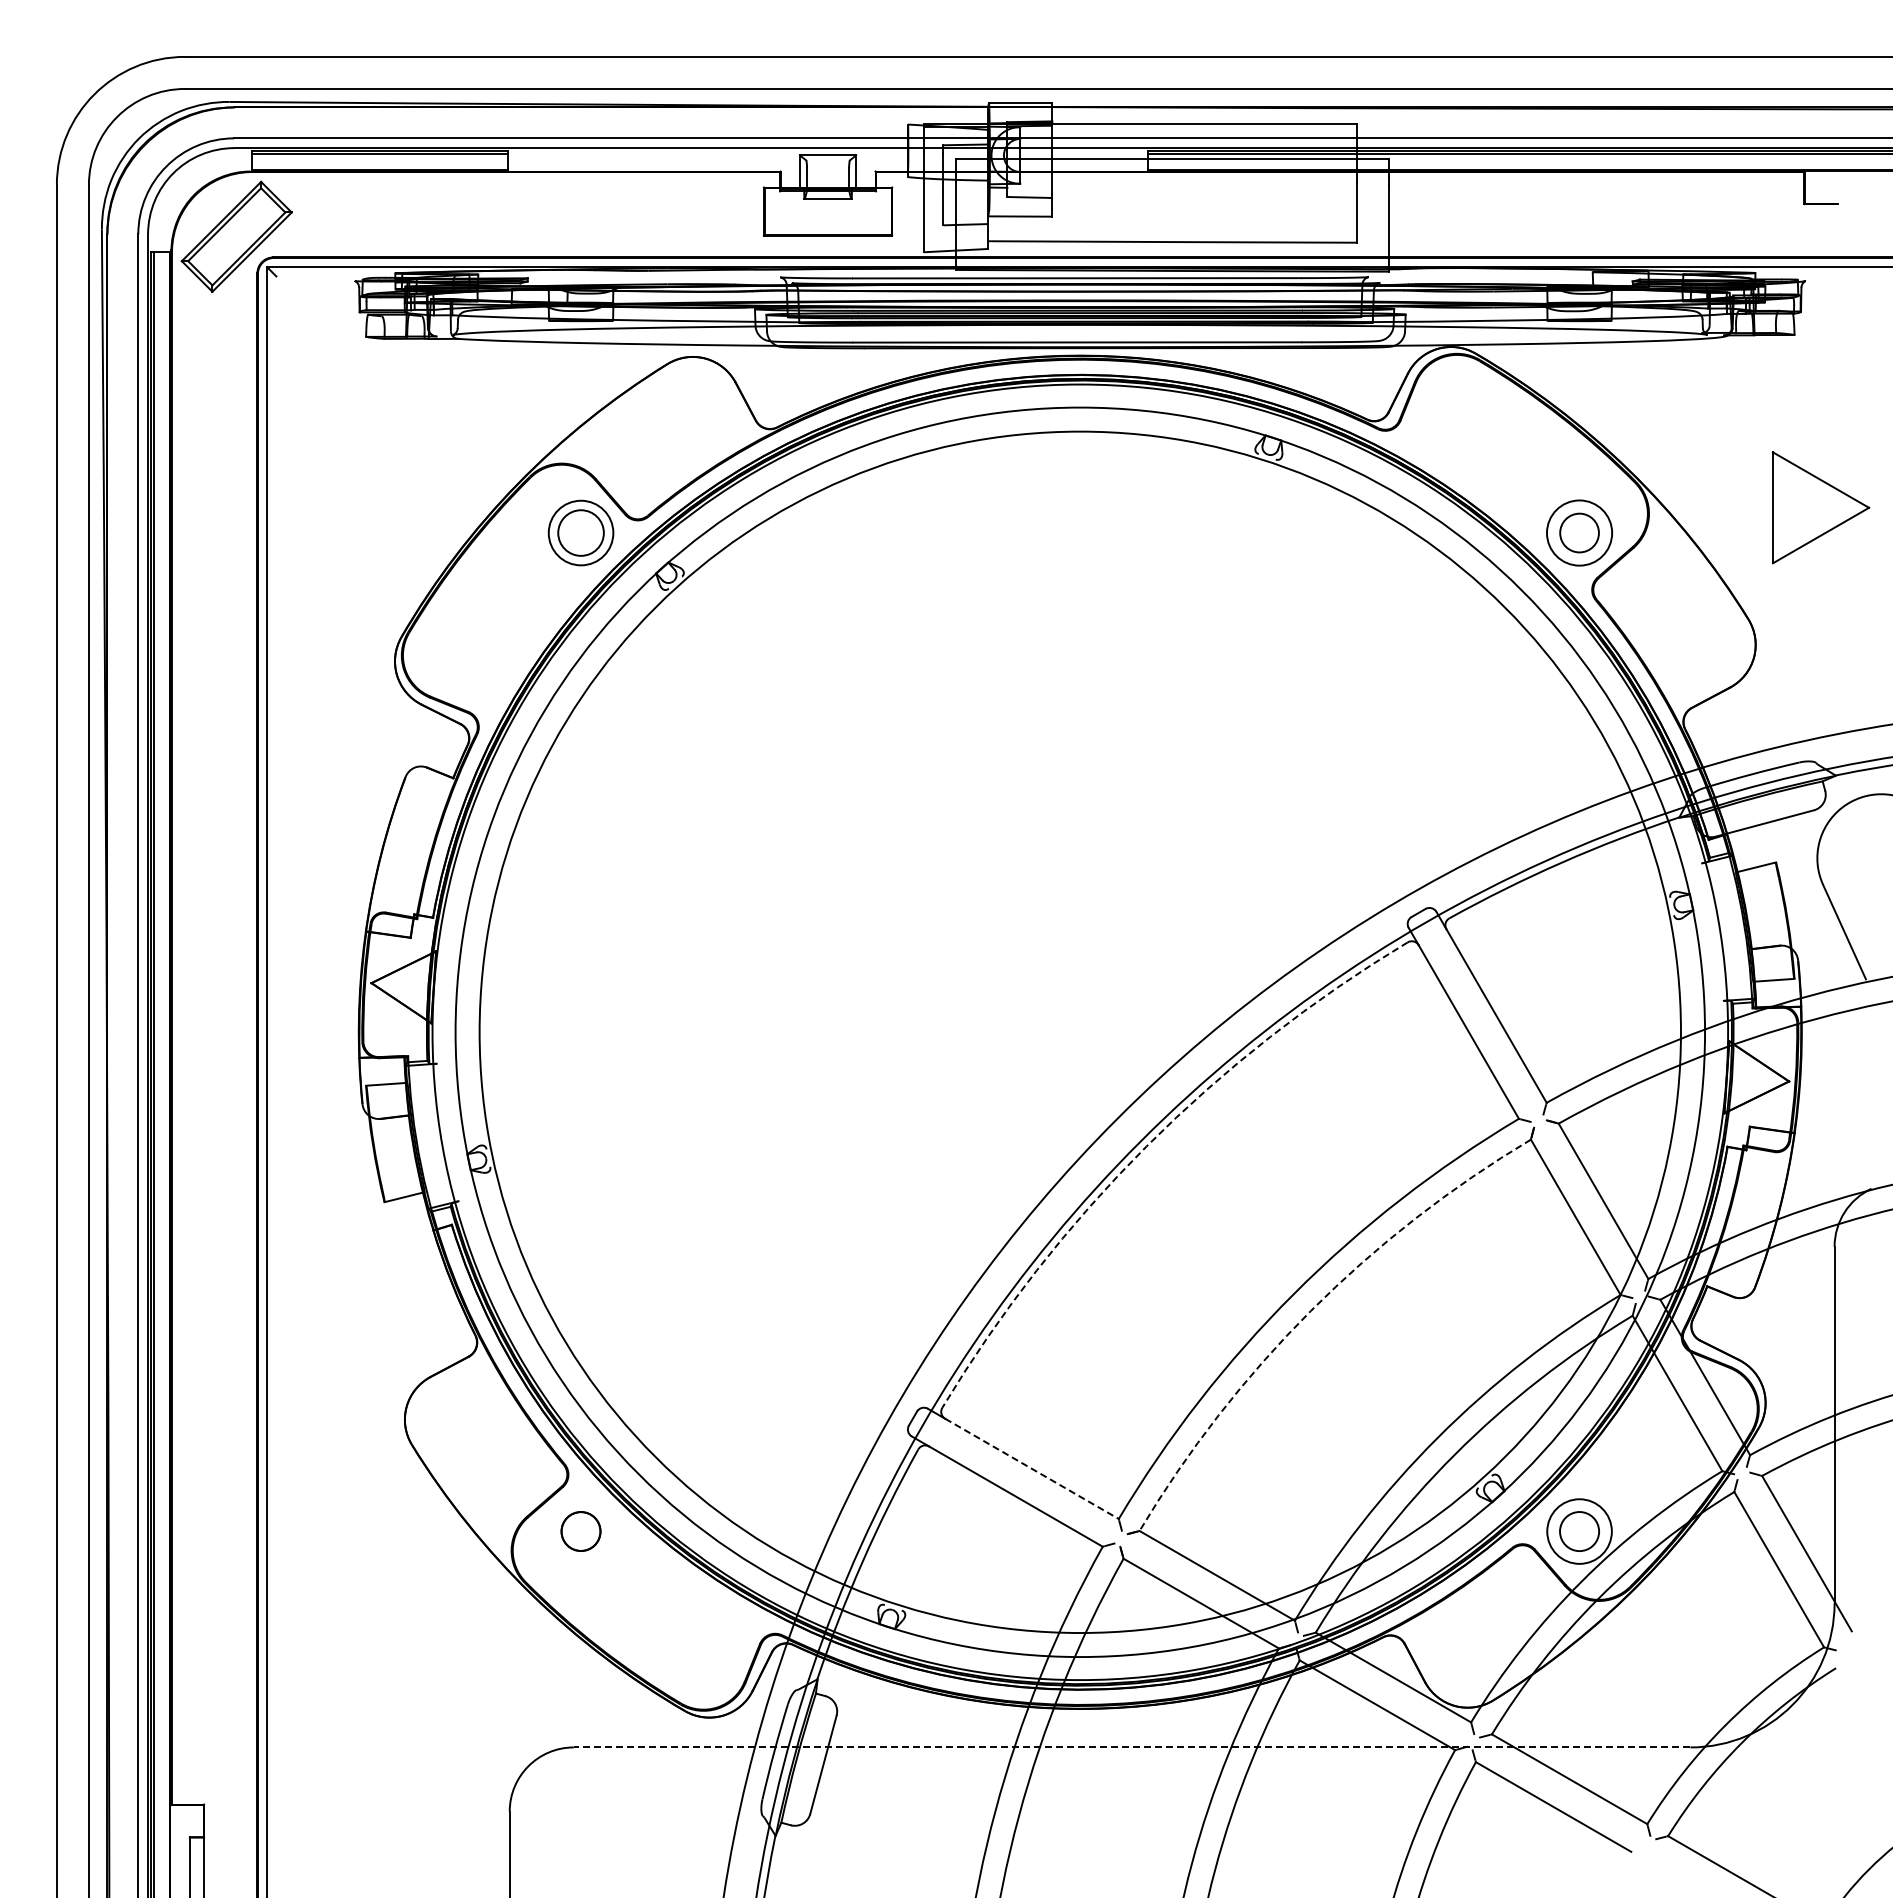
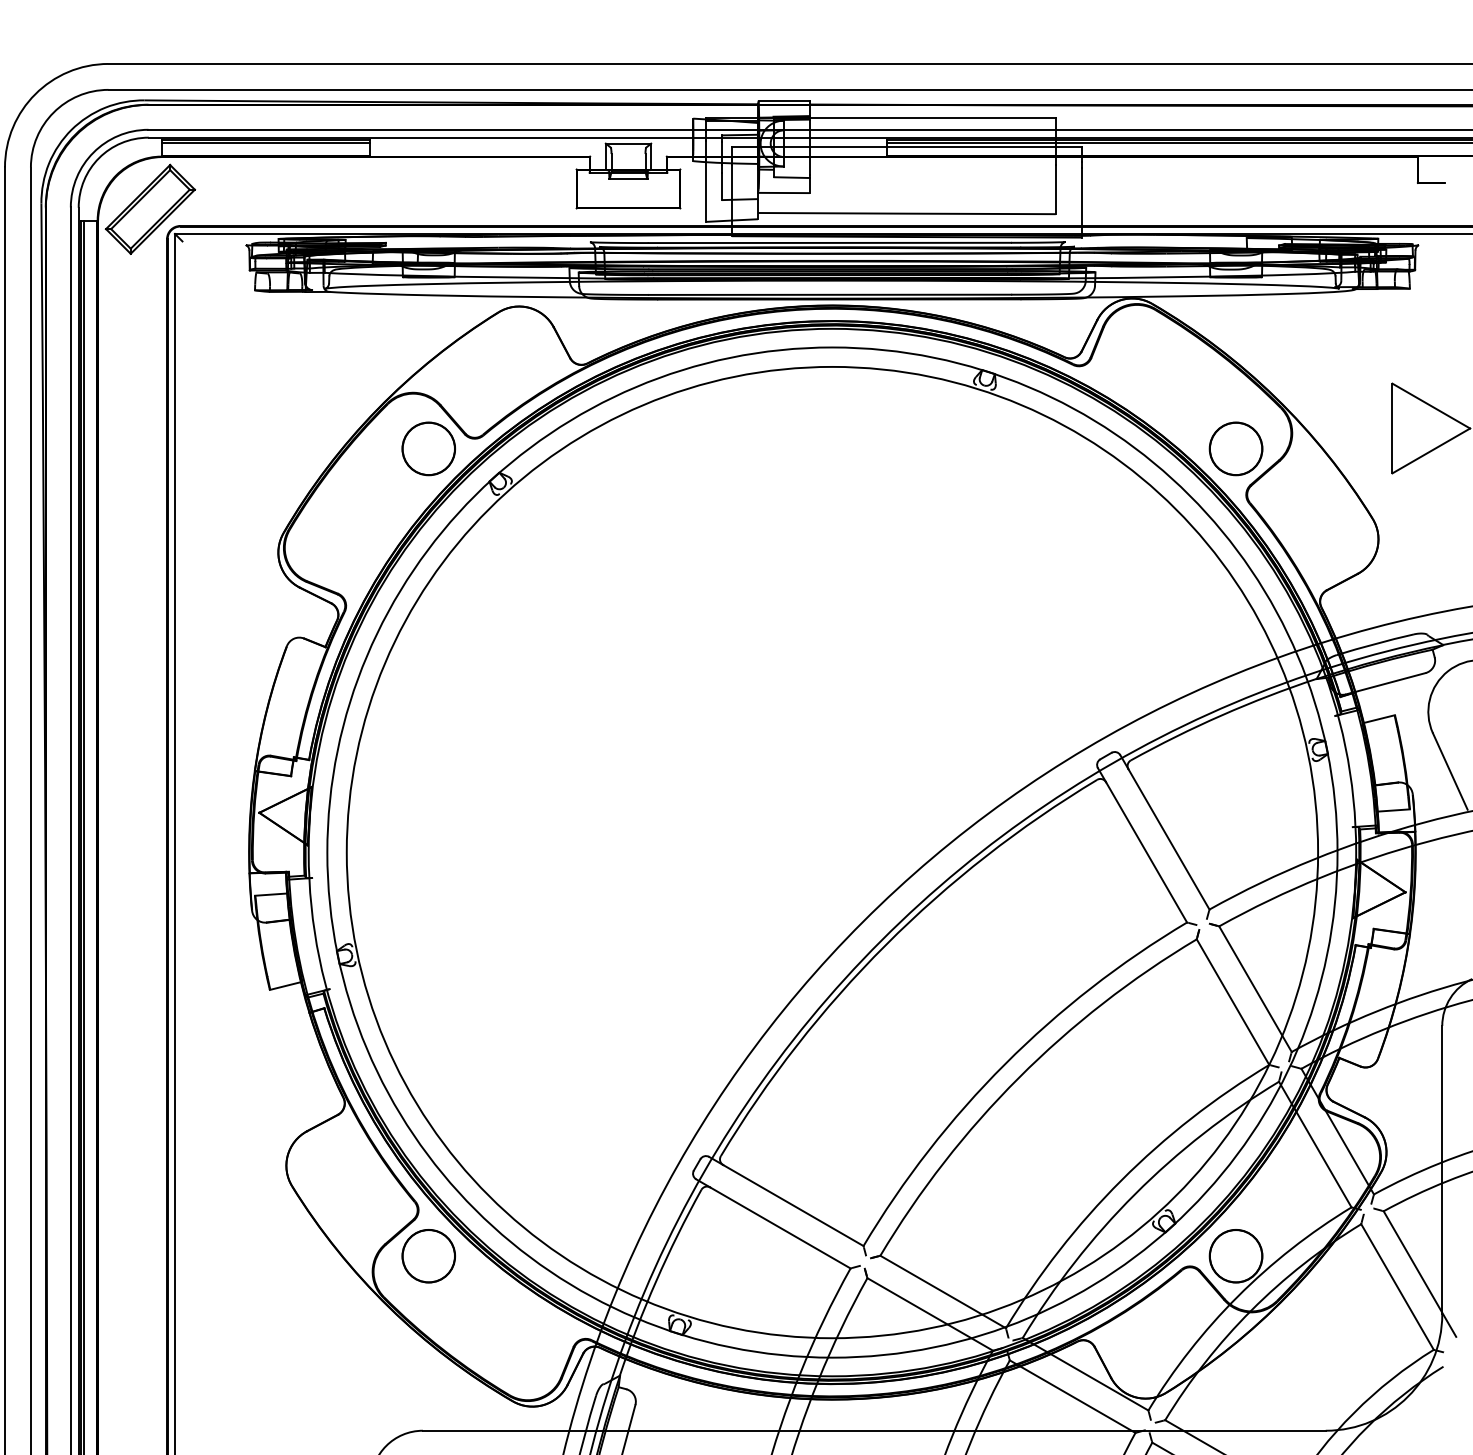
circle: (580, 532) -> (428, 448), size x1.43
circle: (1579, 532) -> (1236, 448), size x1.67
arc: (1146, 1146) -> (885, 944), dashed -> solid
arc: (1310, 1310) -> (1018, 1077), dashed -> solid
line: (1032, 1469) -> (793, 1206), dashed -> solid
circle: (580, 1531) -> (428, 1256), size x1.67
circle: (1579, 1531) -> (1236, 1256), size x1.67
line: (1131, 1747) -> (873, 1430), dashed -> solid

